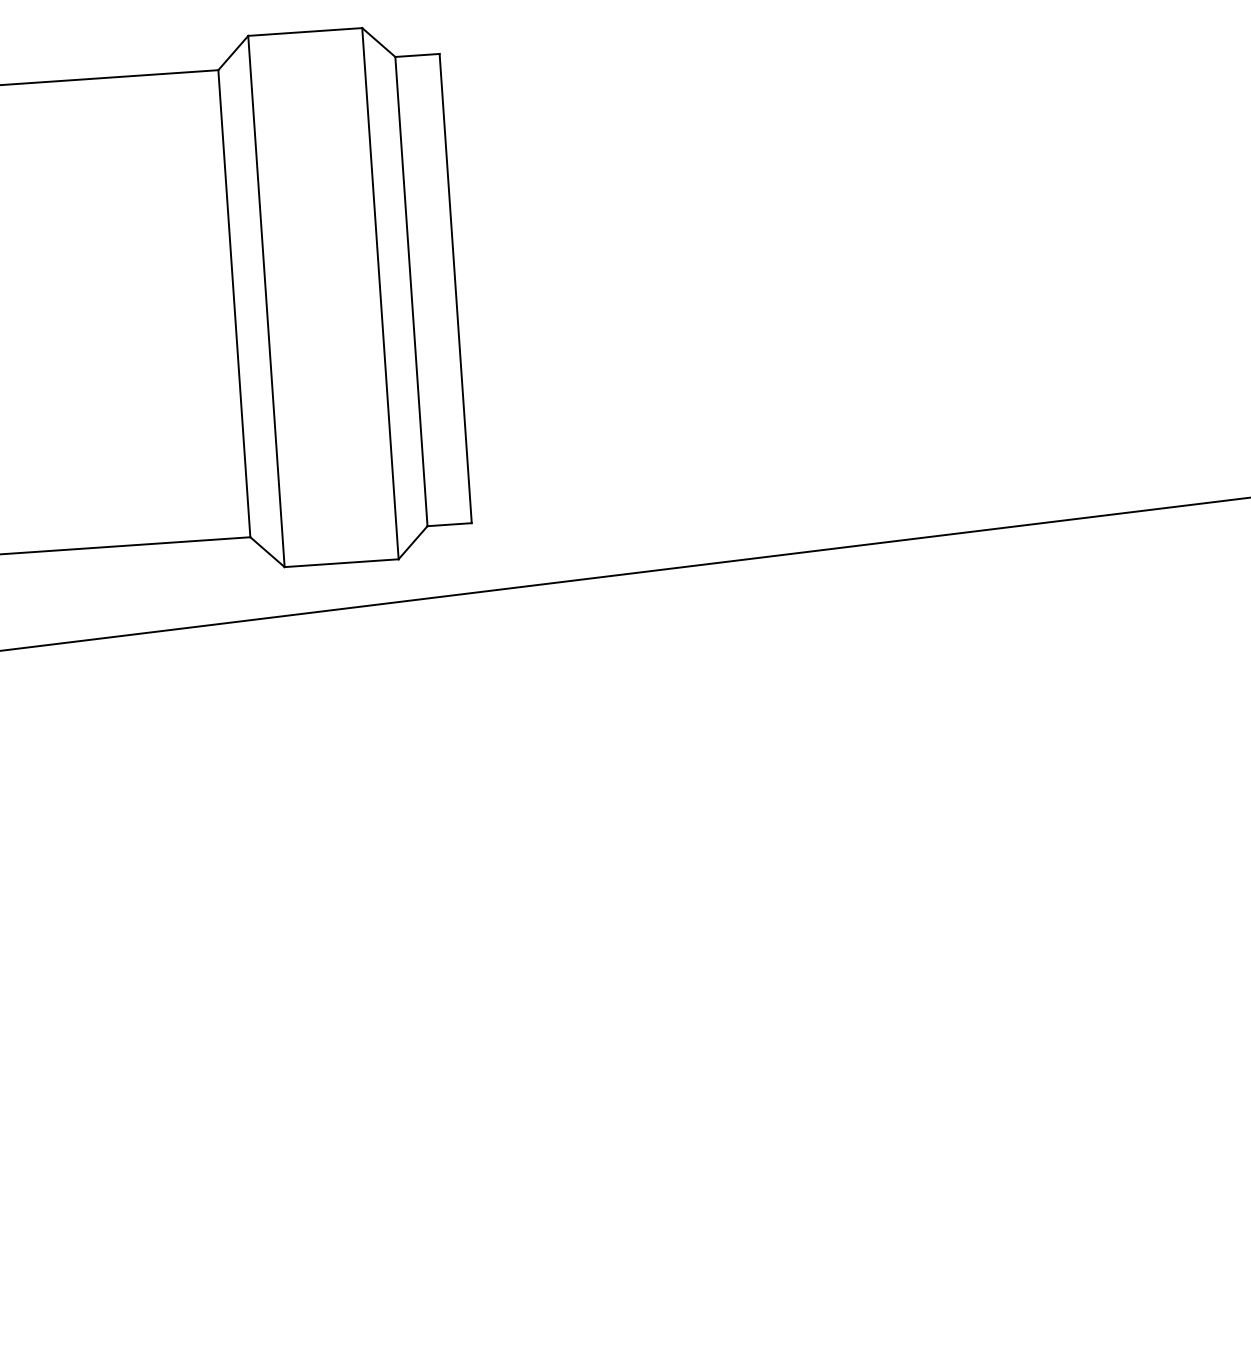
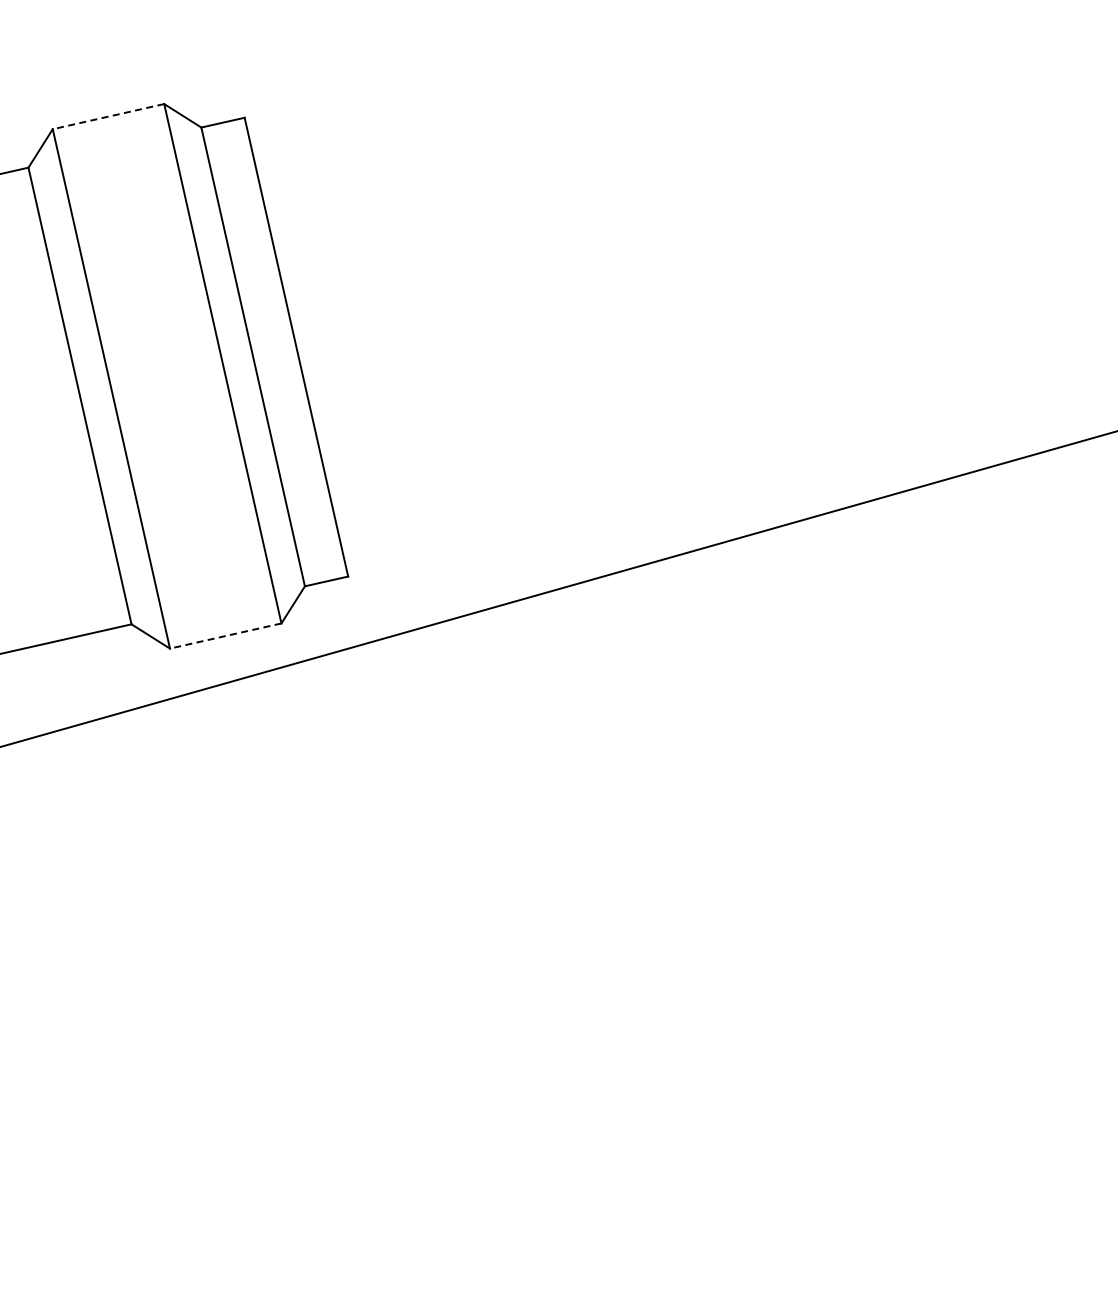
line: (304, 32) -> (107, 117), solid -> dashed
line: (341, 563) -> (225, 636), solid -> dashed

